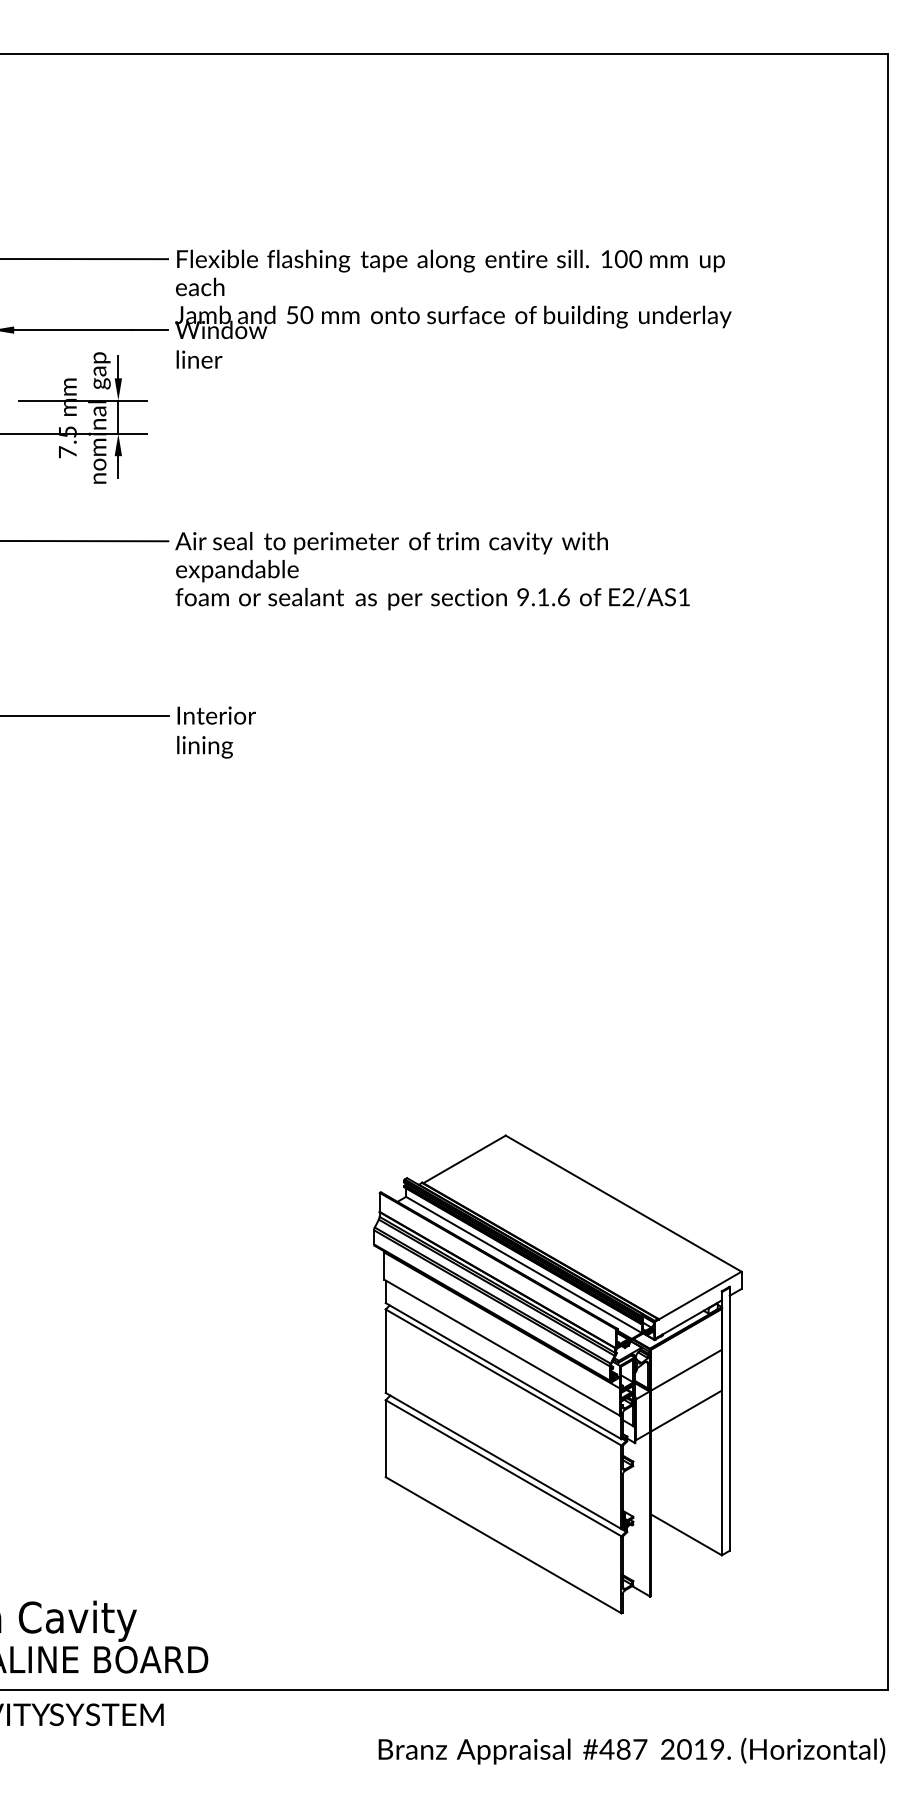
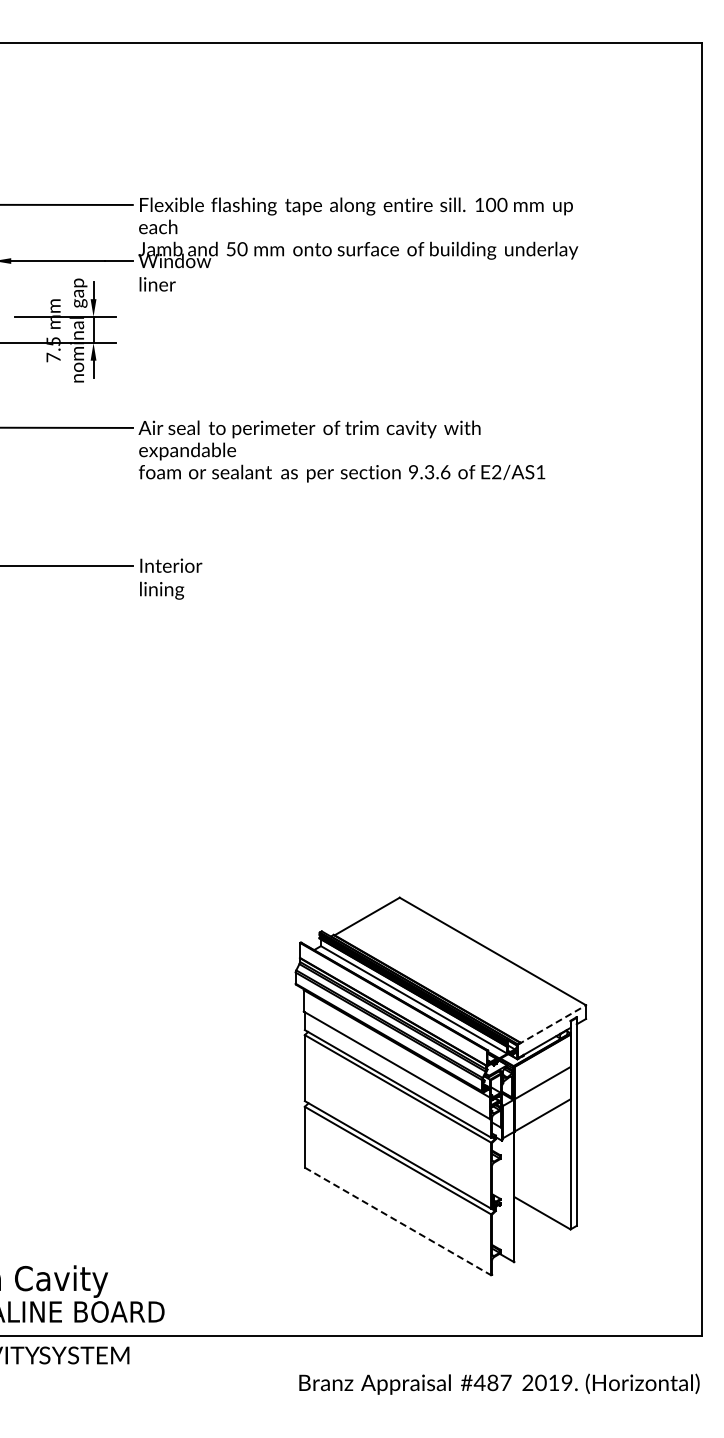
text: (543, 597) -> (429, 472), 9.1.6 -> 9.3.6
line: (699, 1296) -> (552, 1024), solid -> dashed
line: (504, 1545) -> (398, 1221), solid -> dashed

